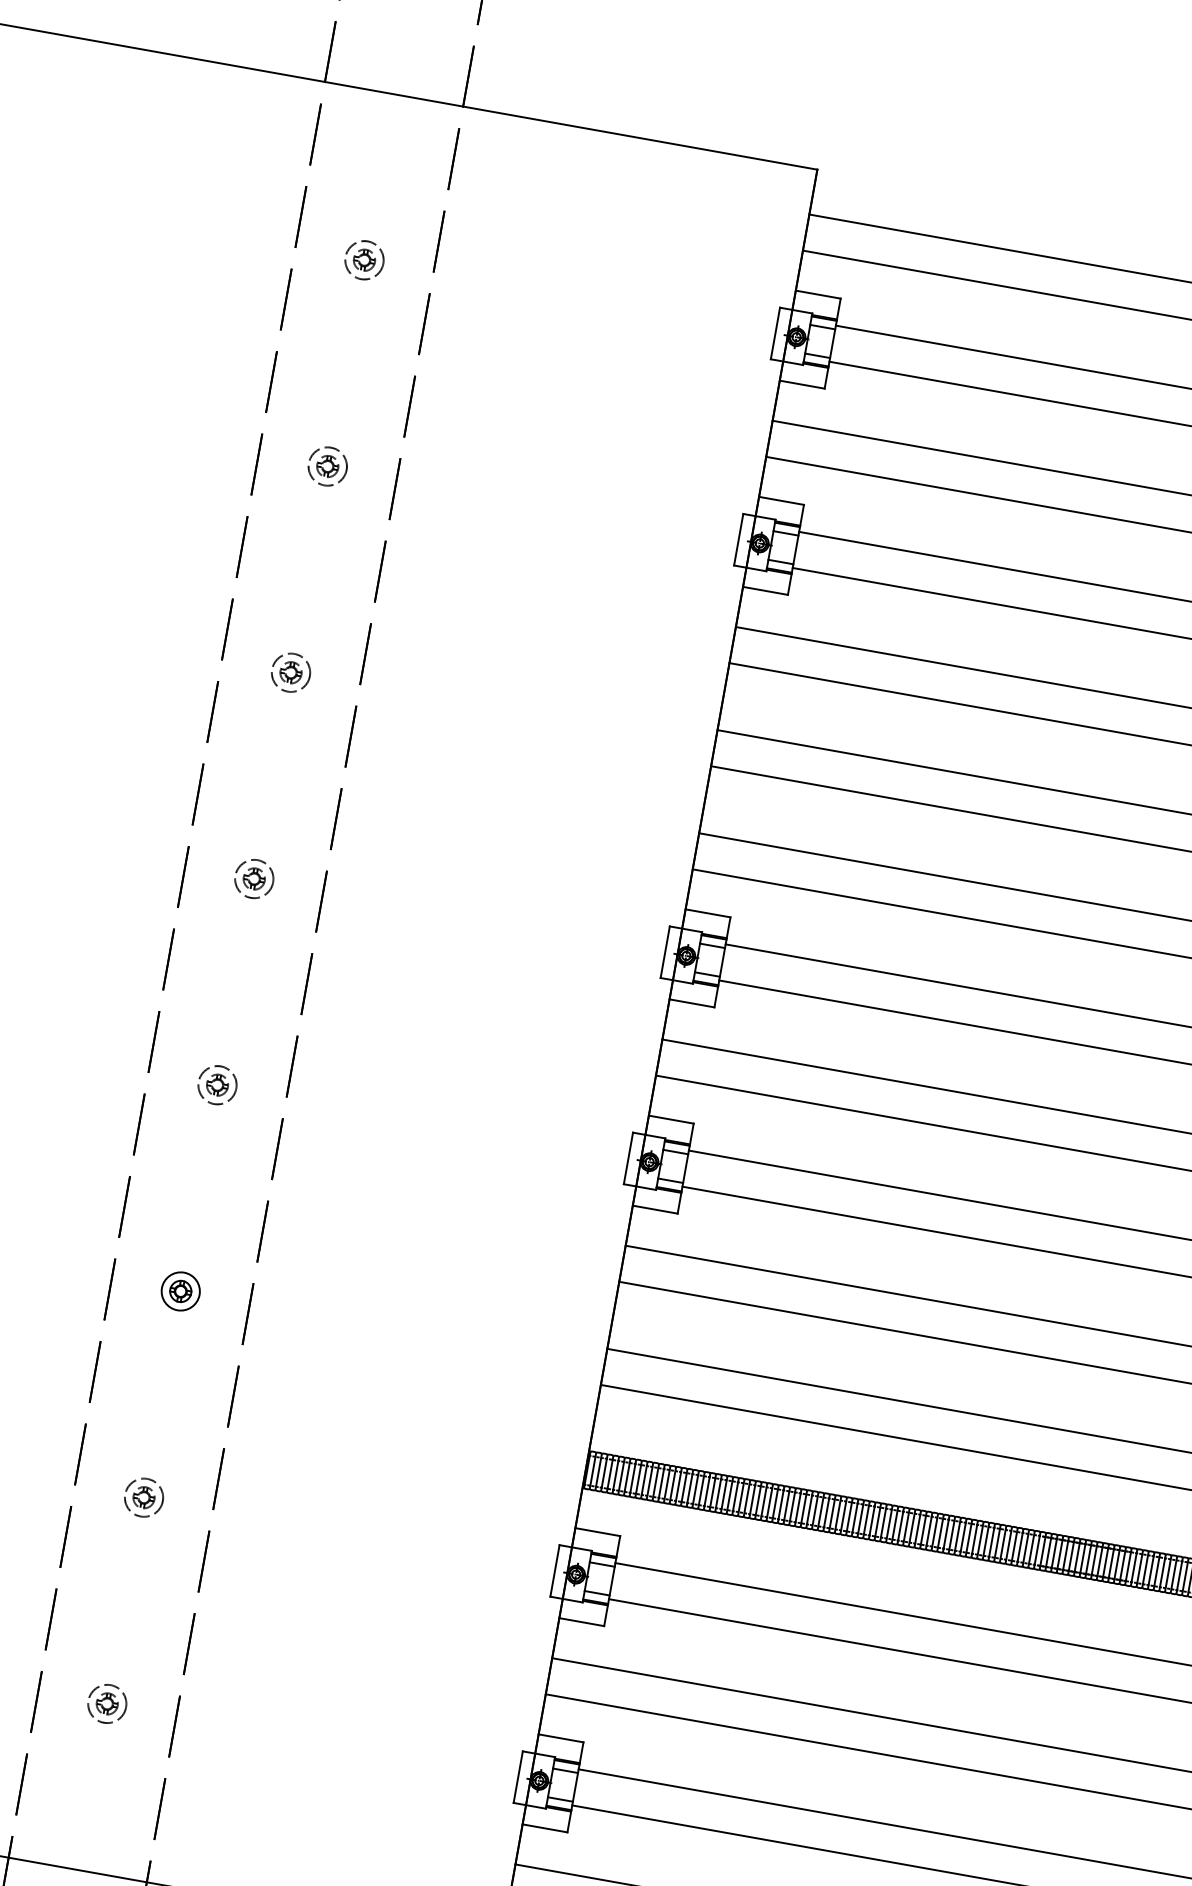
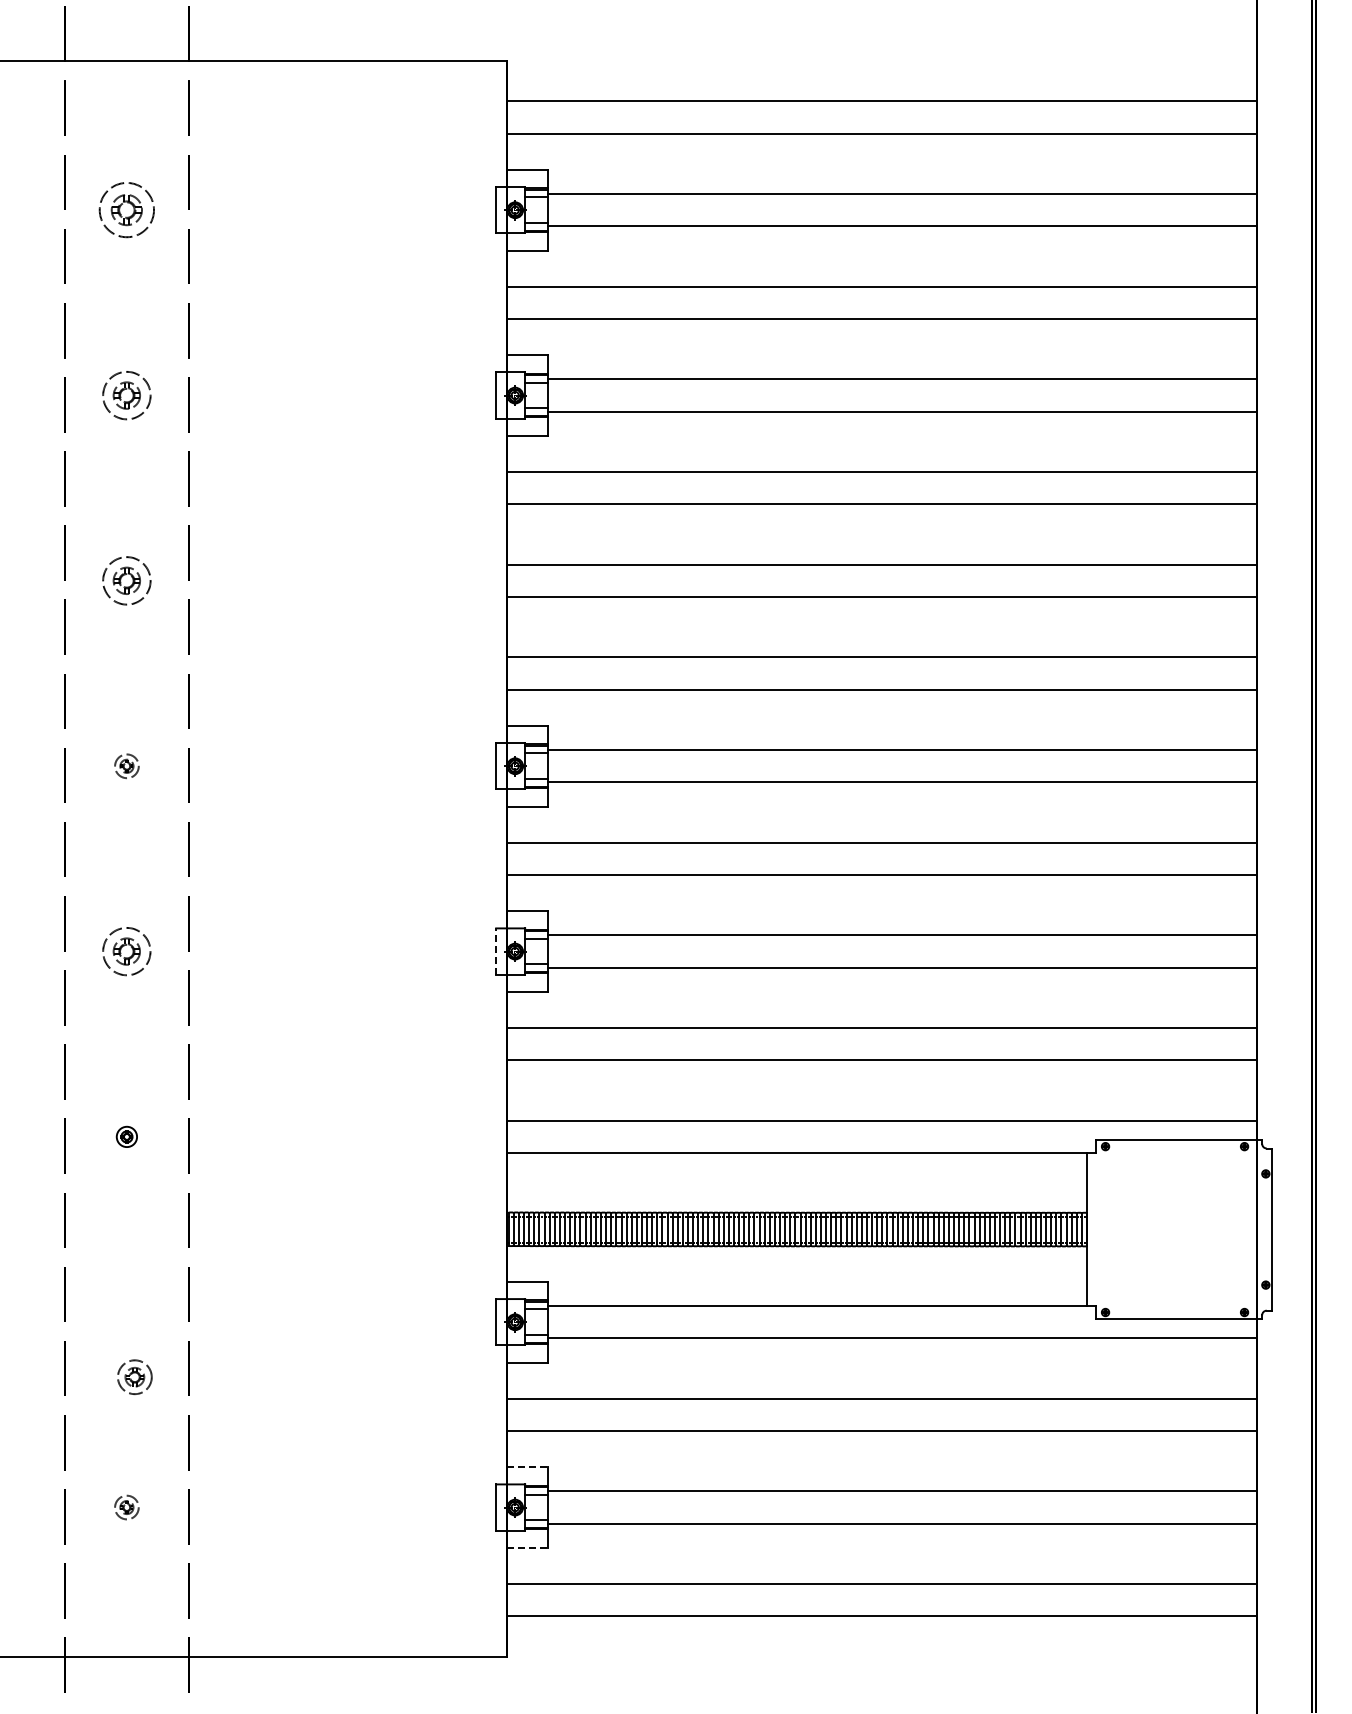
part: (363, 260) -> (126, 210), size x1.6
part: (327, 466) -> (126, 395), size x1.4
part: (290, 672) -> (126, 580), size x1.4
part: (253, 879) -> (126, 766), size x0.7
part: (217, 1085) -> (126, 951), size x1.4
line: (628, 1158) -> (496, 951), solid -> dashed
part: (180, 1290) -> (126, 1136), size x0.6
part: (143, 1496) -> (134, 1376), moved
part: (106, 1703) -> (126, 1507), size x0.7
line: (561, 1738) -> (527, 1467), solid -> dashed
line: (545, 1828) -> (527, 1548), solid -> dashed

